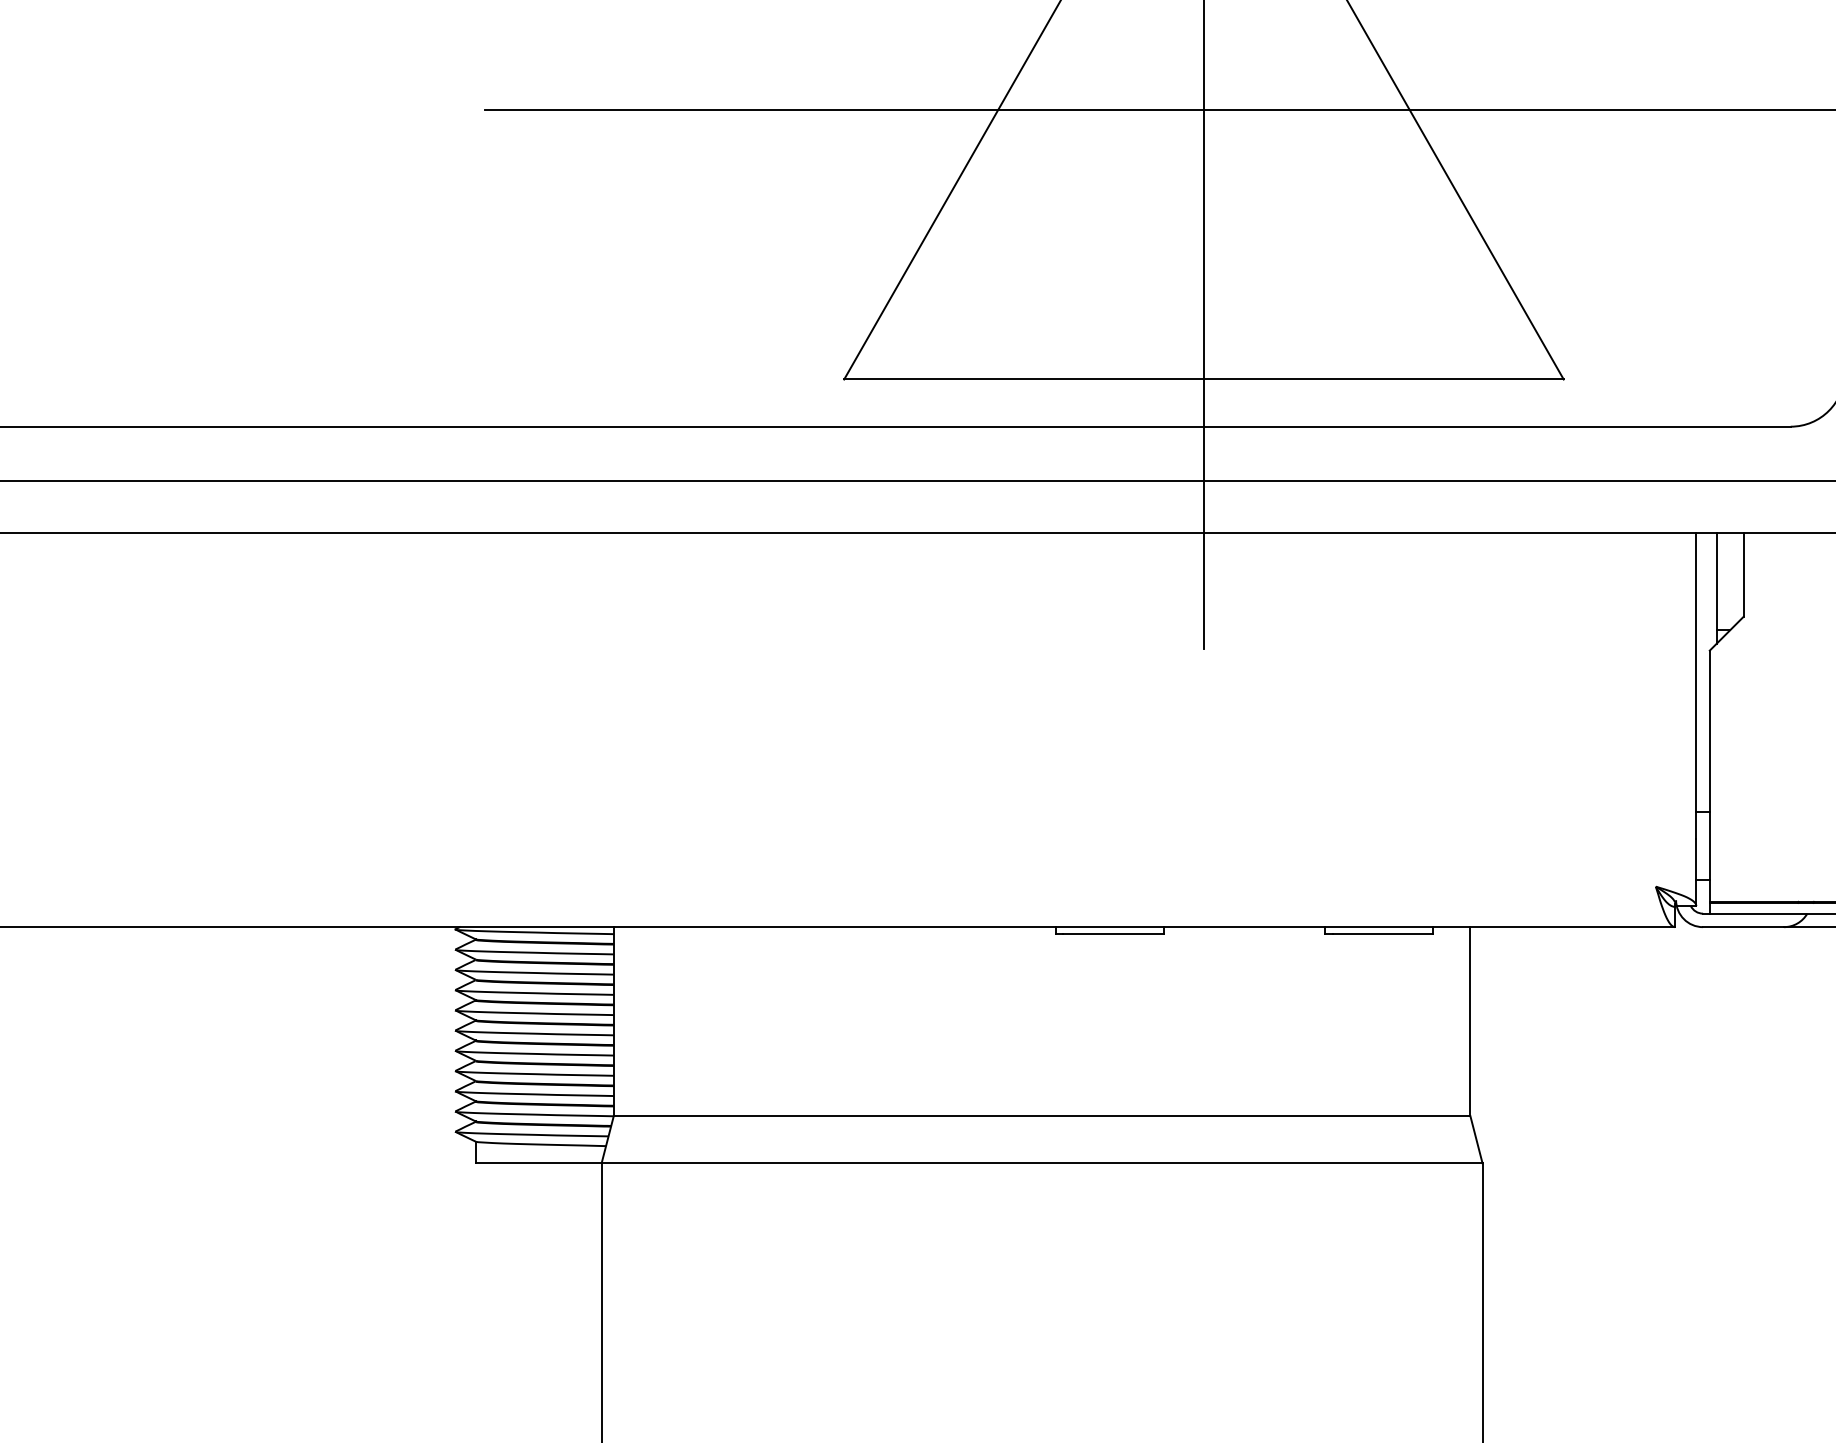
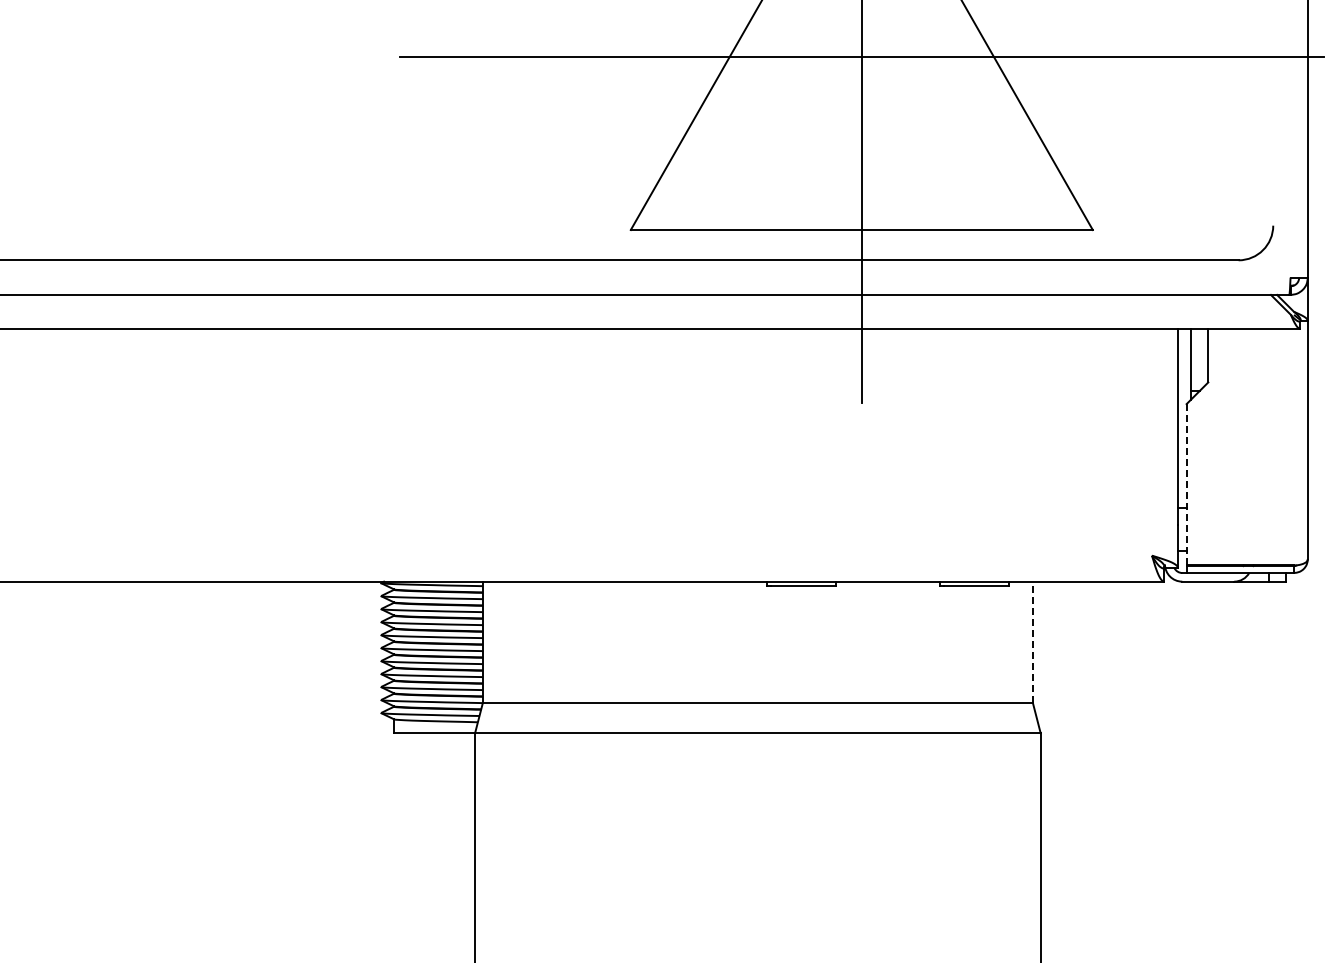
line: (1709, 775) -> (1186, 484), solid -> dashed
line: (1469, 1021) -> (1032, 642), solid -> dashed

